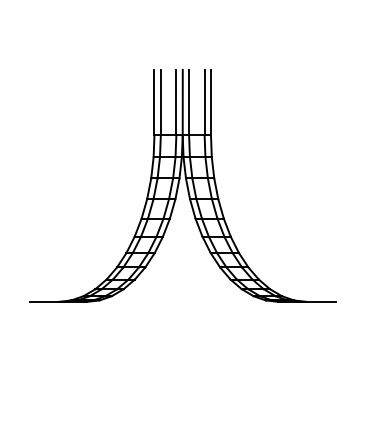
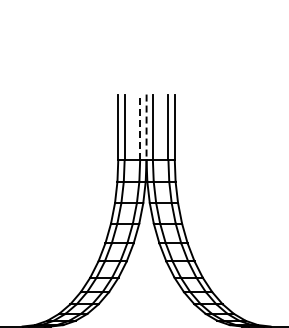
line: (176, 102) -> (140, 127), solid -> dashed
line: (182, 102) -> (146, 127), solid -> dashed

